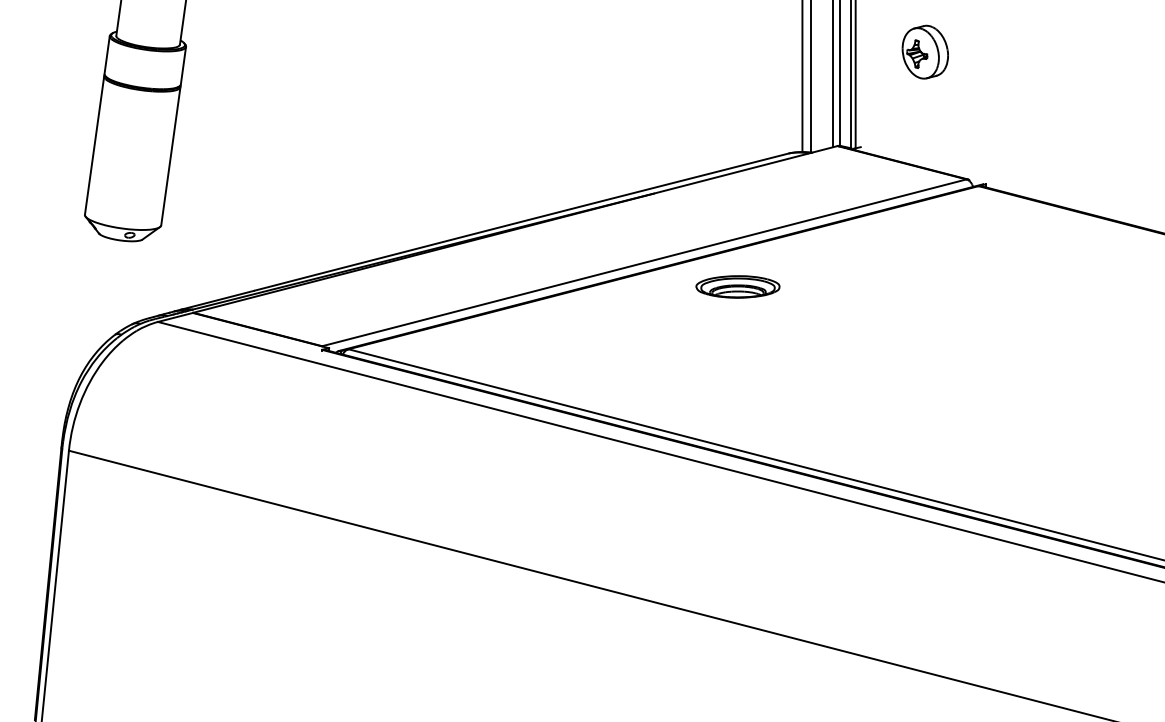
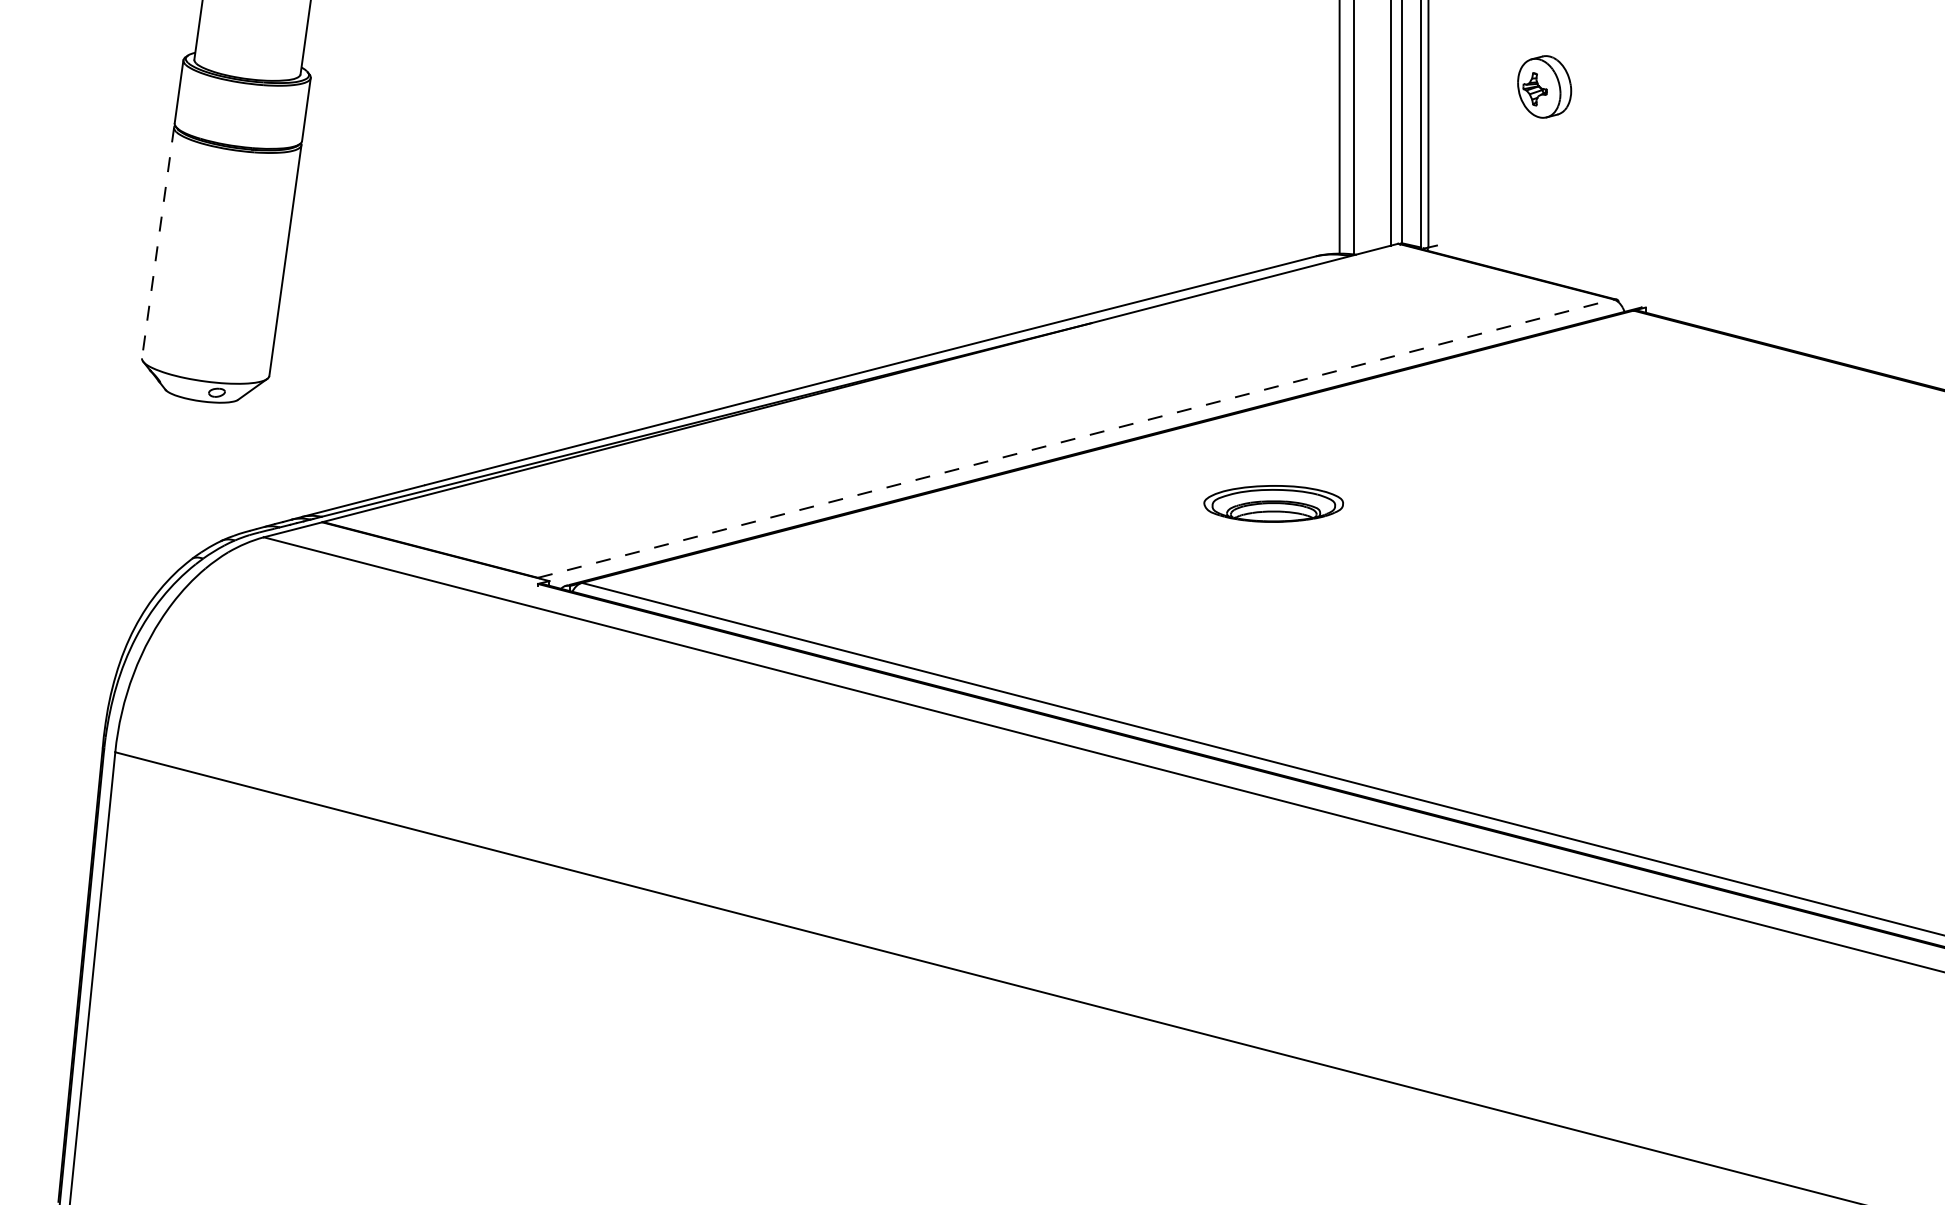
part: (924, 51) -> (1543, 85), size x0.7
line: (94, 145) -> (157, 242), solid -> dashed
line: (644, 262) -> (1075, 438), solid -> dashed
part: (737, 286) -> (1272, 503), moved

